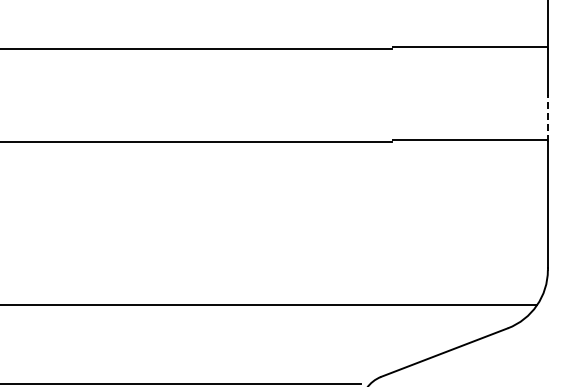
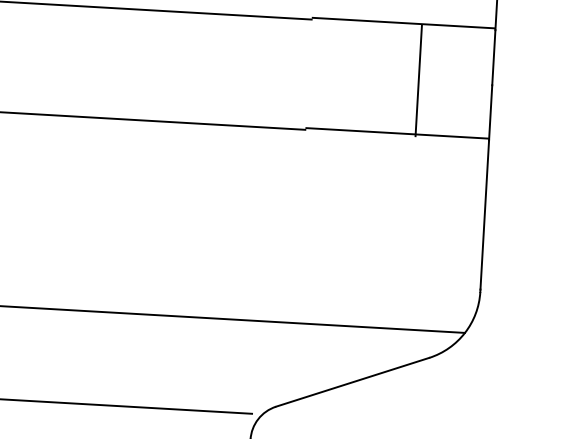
line: (485, 94) -> (418, 80), added
line: (547, 118) -> (490, 112), dashed -> solid

